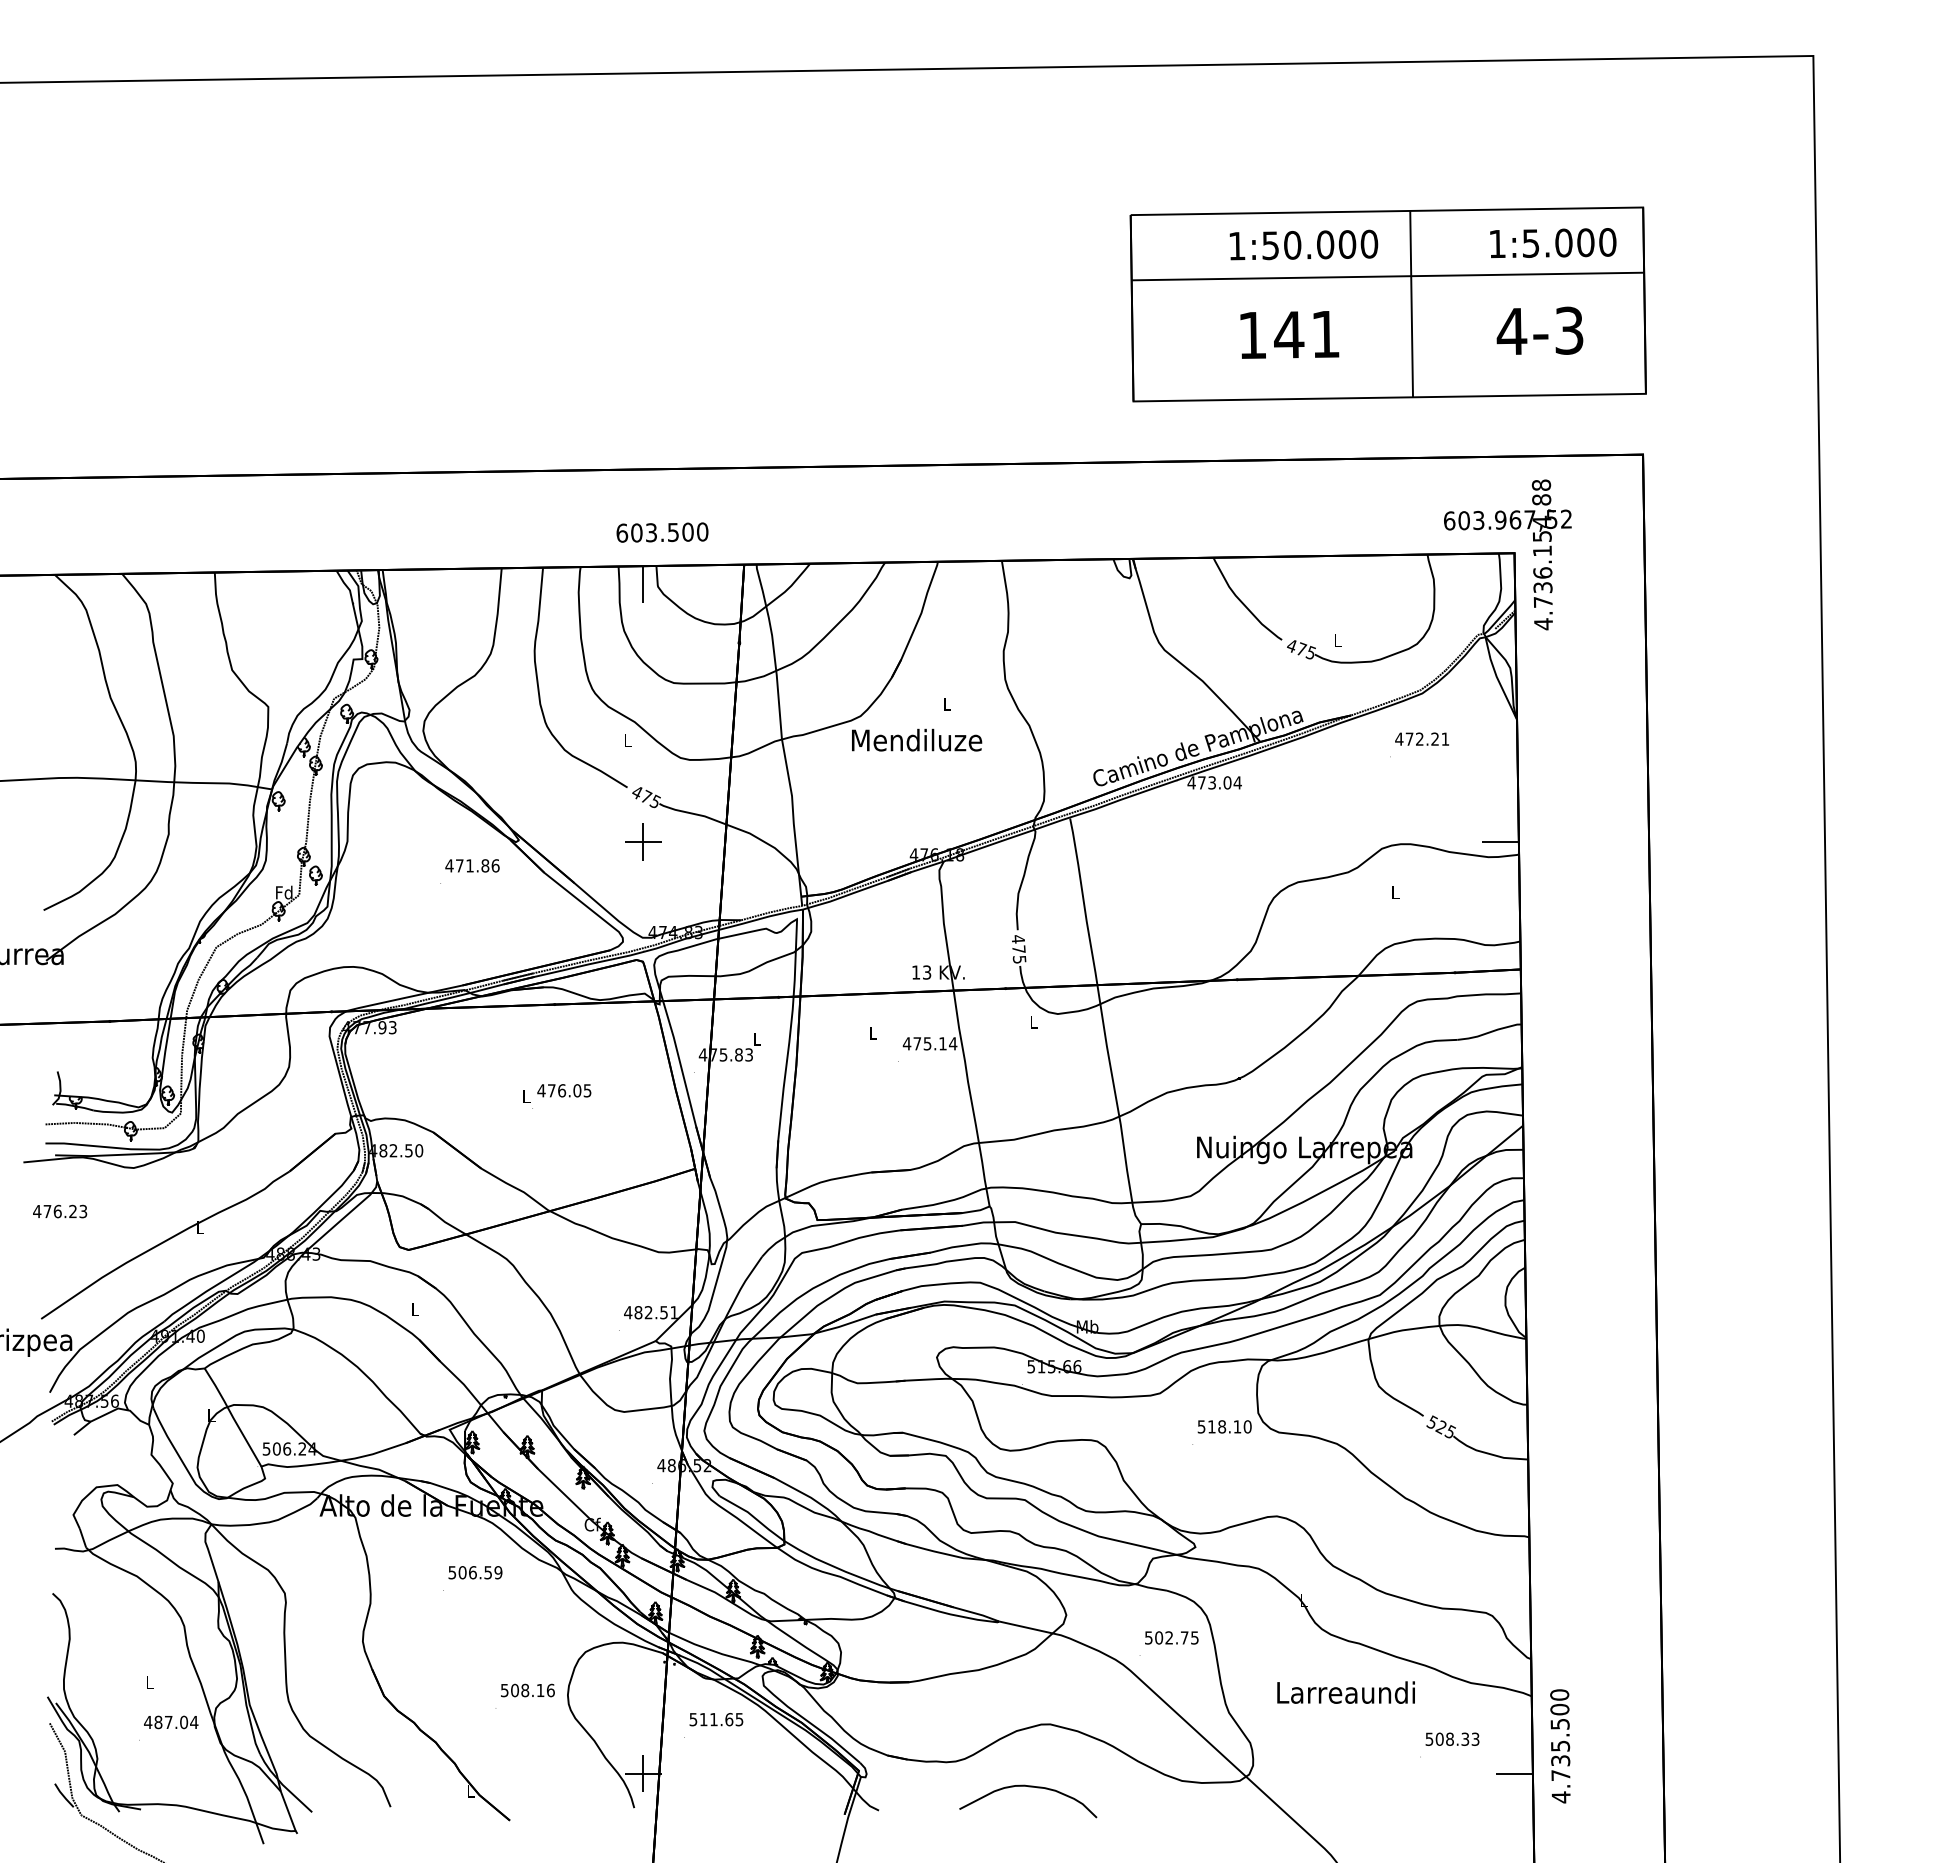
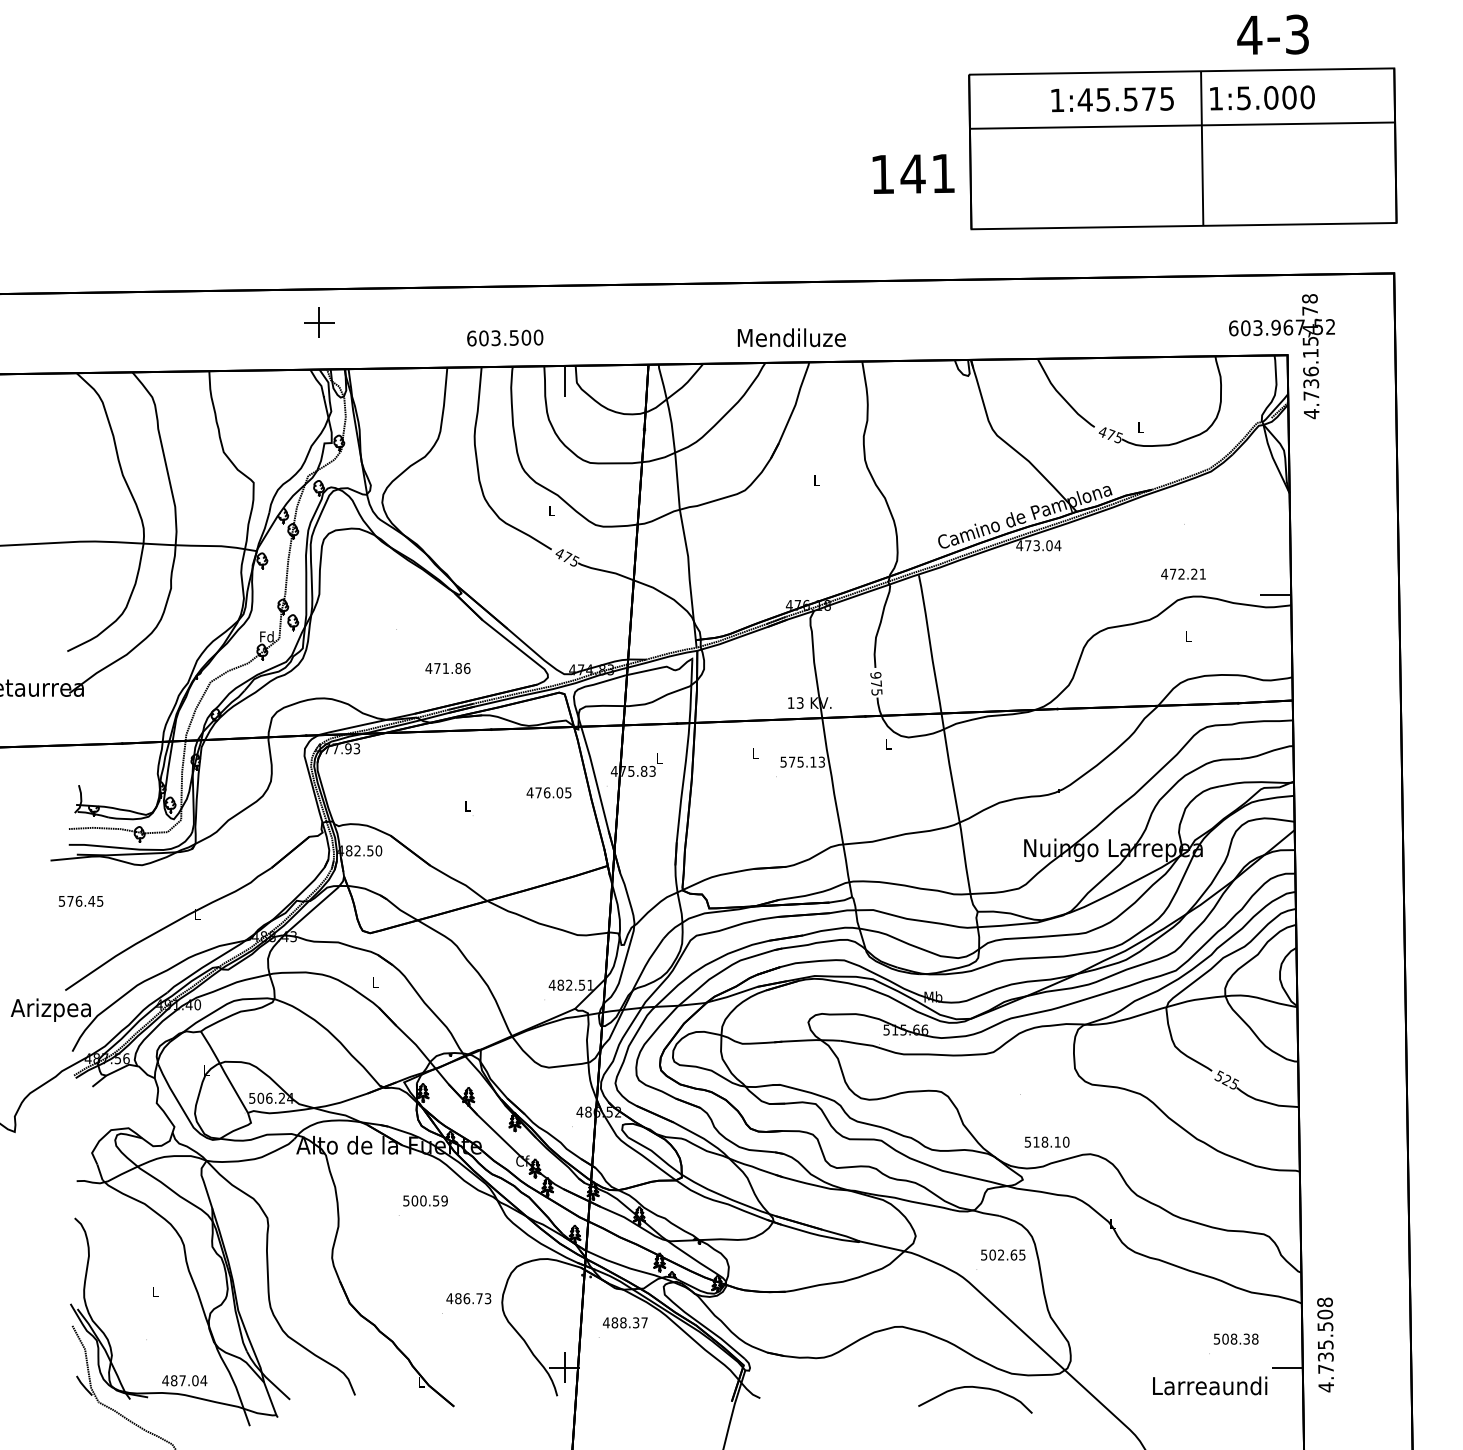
text: (1553, 242) -> (1262, 97), moved
text: (1319, 244) -> (1125, 99), 1:50.000 -> 1:45.575
text: (1539, 330) -> (1272, 34), moved
text: (1289, 334) -> (913, 173), moved
text: (1541, 499) -> (1309, 310), 4.736.154,88 -> 4.736.154,78
text: (662, 532) -> (505, 338), moved
text: (1421, 738) -> (1183, 573), moved
text: (917, 739) -> (792, 337), moved
part: (643, 841) -> (319, 322), moved
text: (472, 865) -> (447, 668), moved
text: (1017, 939) -> (875, 675), 475 -> 975
text: (929, 1043) -> (802, 761), 475.14 -> 575.13
text: (564, 1090) -> (549, 792), moved
text: (60, 1211) -> (81, 901), 476.23 -> 576.45
text: (1224, 1426) -> (1046, 1141), moved
text: (472, 1572) -> (423, 1200), 506.59 -> 500.59
text: (1184, 1637) -> (1013, 1254), 502.75 -> 502.65
text: (527, 1690) -> (468, 1298), 508.16 -> 486.73
text: (1345, 1692) -> (1209, 1385), moved
text: (1559, 1694) -> (1324, 1302), 4.735.500 -> 4.735.508
text: (716, 1719) -> (625, 1322), 511.65 -> 488.37
text: (171, 1722) -> (185, 1380), moved
text: (1475, 1738) -> (1255, 1338), 508.33 -> 508.38
curve: (1028, 1787) -> (975, 1388), moved

